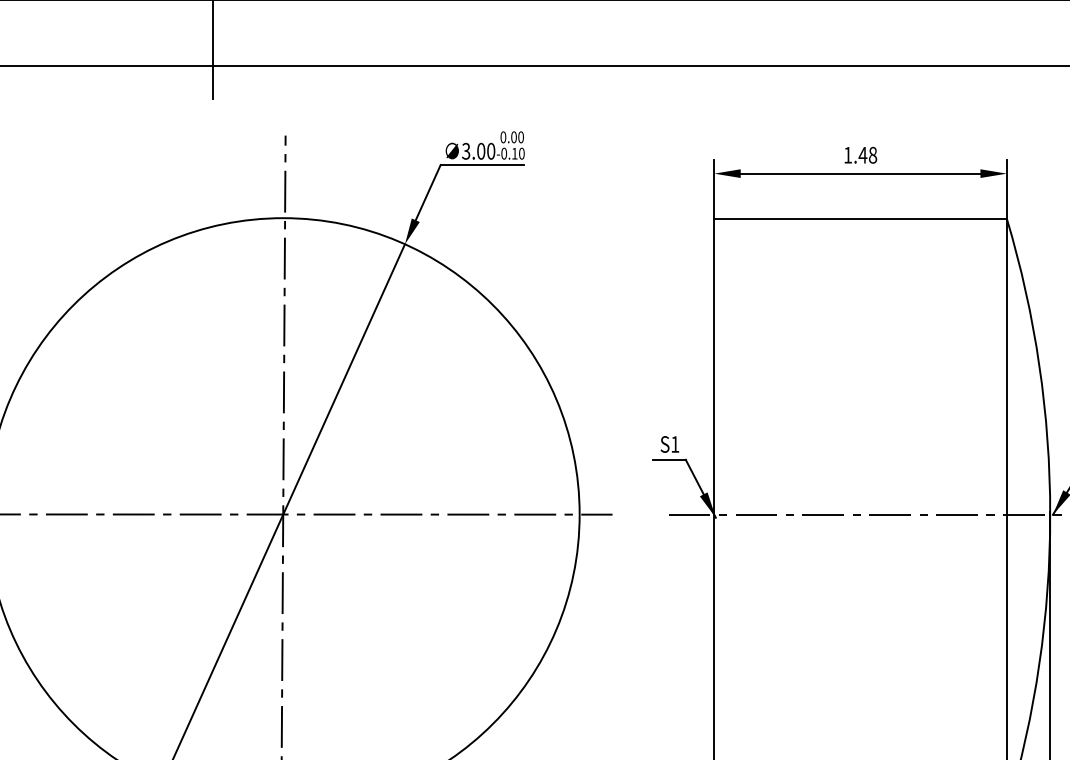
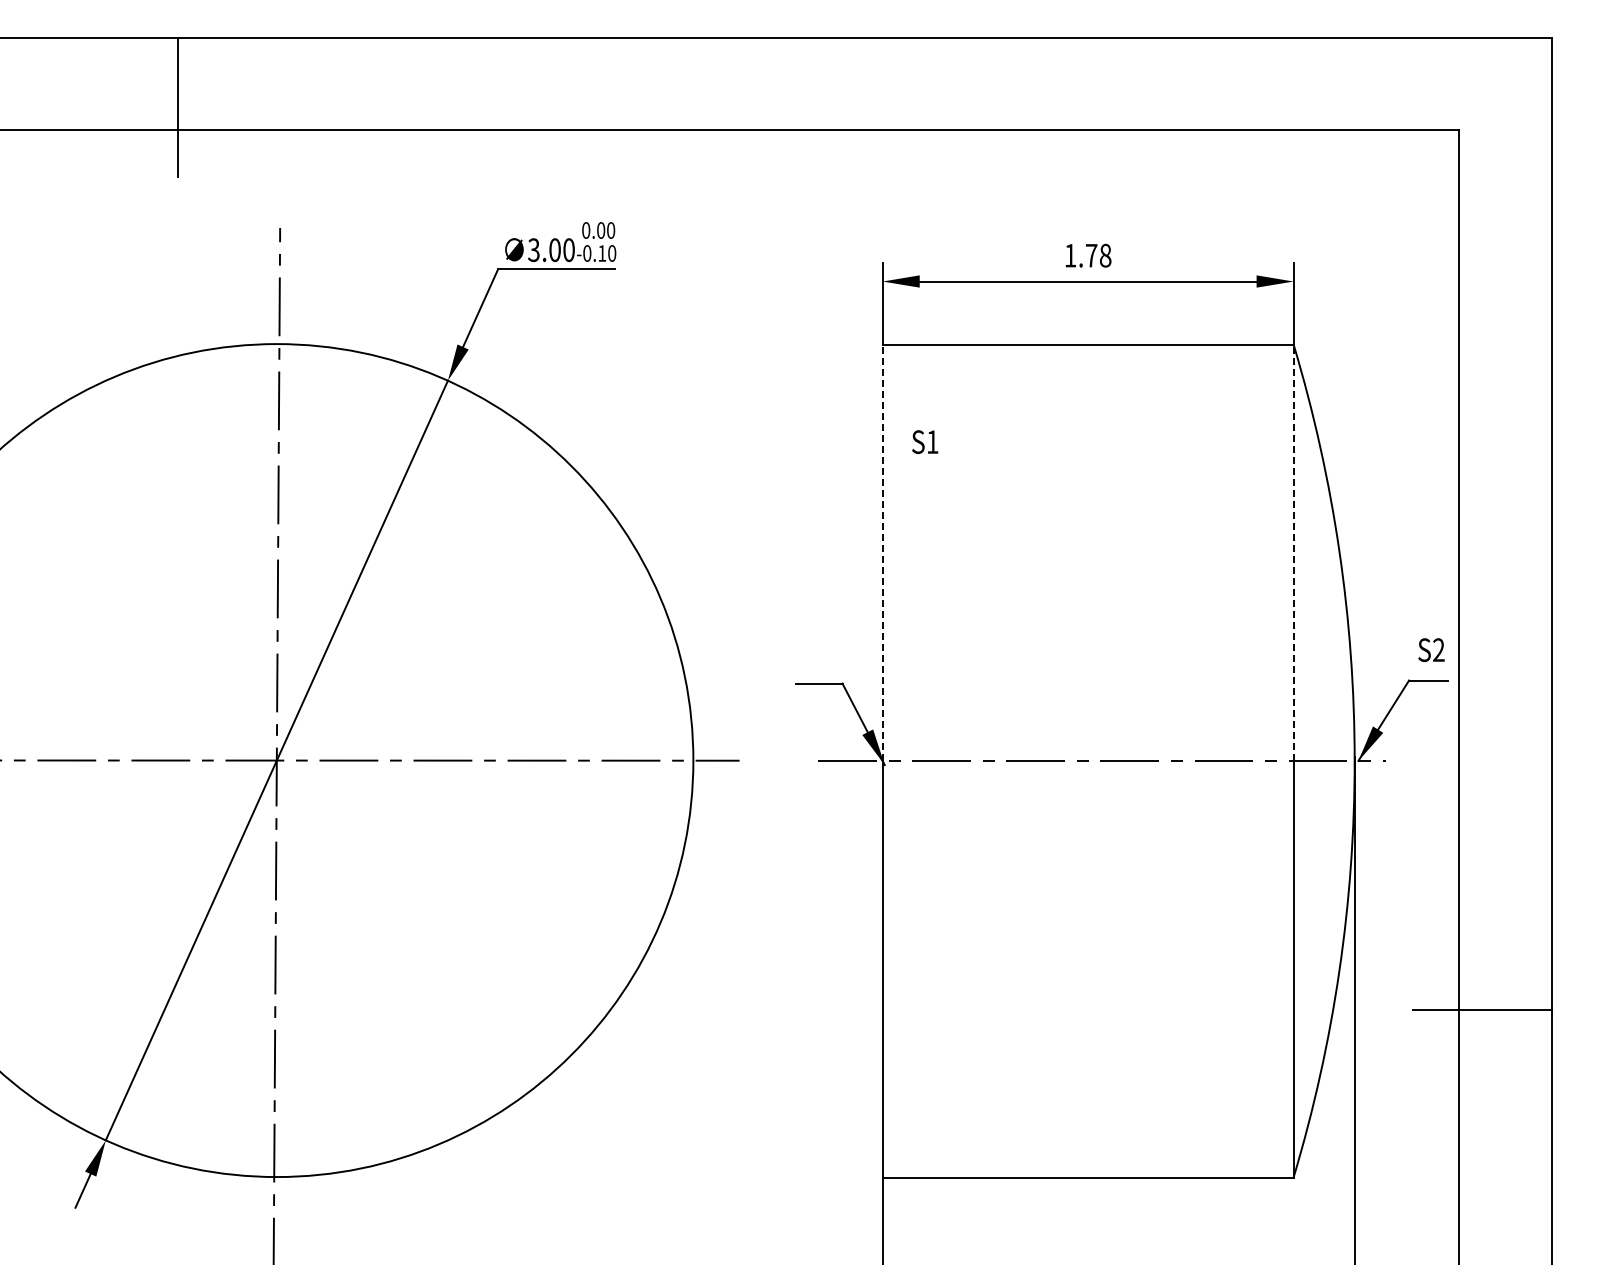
text: (862, 155) -> (1091, 255), 1.48 -> 1.78
line: (714, 366) -> (882, 552), solid -> dashed
line: (1006, 366) -> (1293, 552), solid -> dashed
text: (670, 444) -> (925, 441), moved

